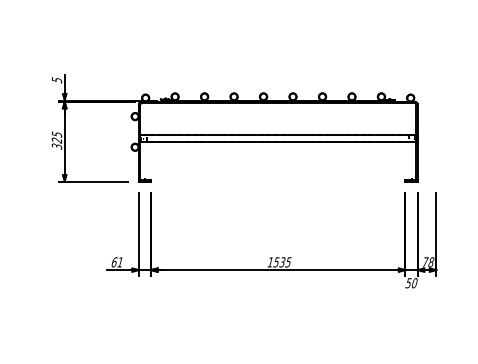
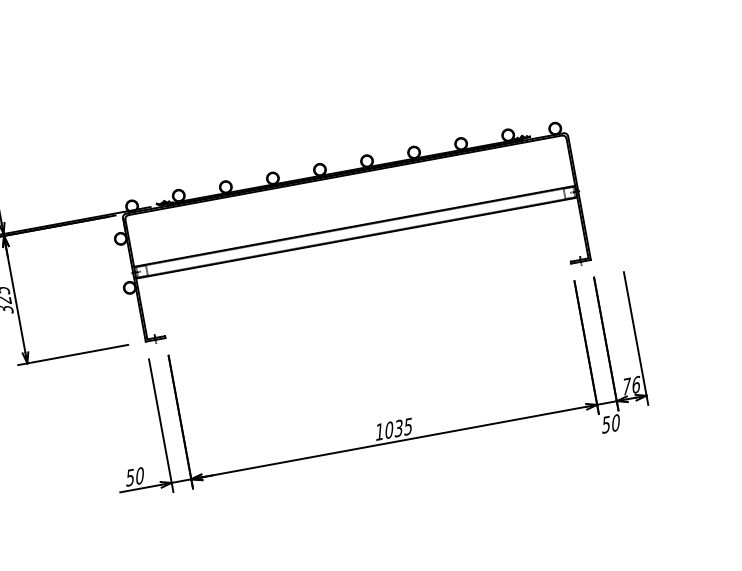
text: (117, 262) -> (135, 476), 61 -> 50
text: (276, 262) -> (389, 430), 1535 -> 1035
text: (431, 262) -> (636, 385), 78 -> 76

